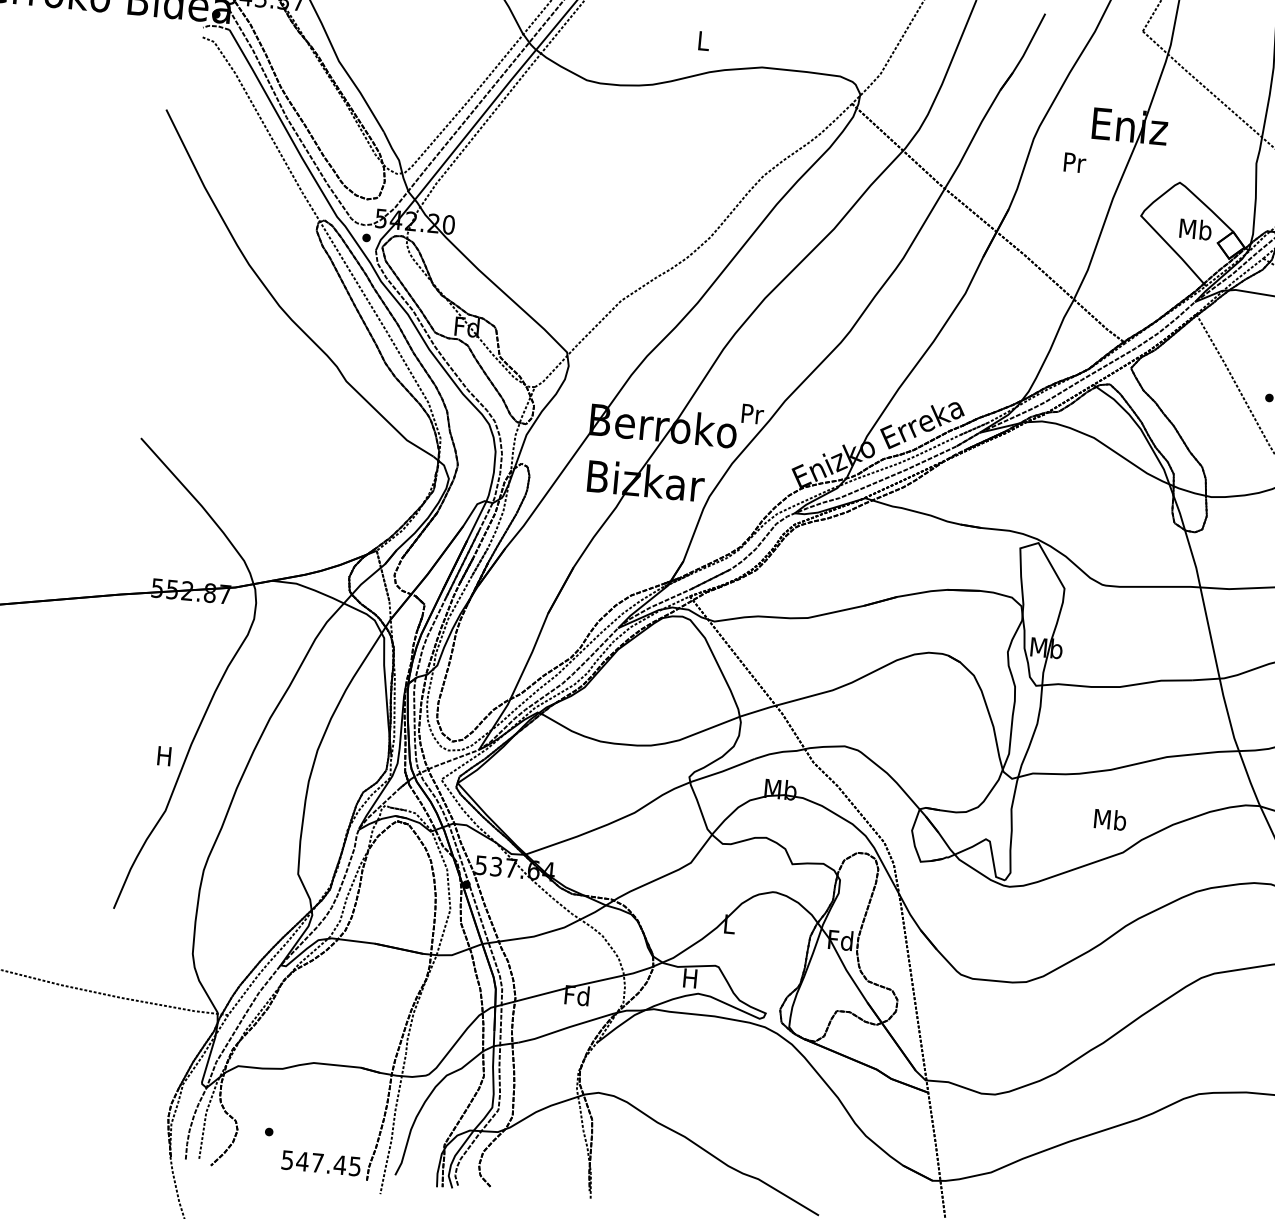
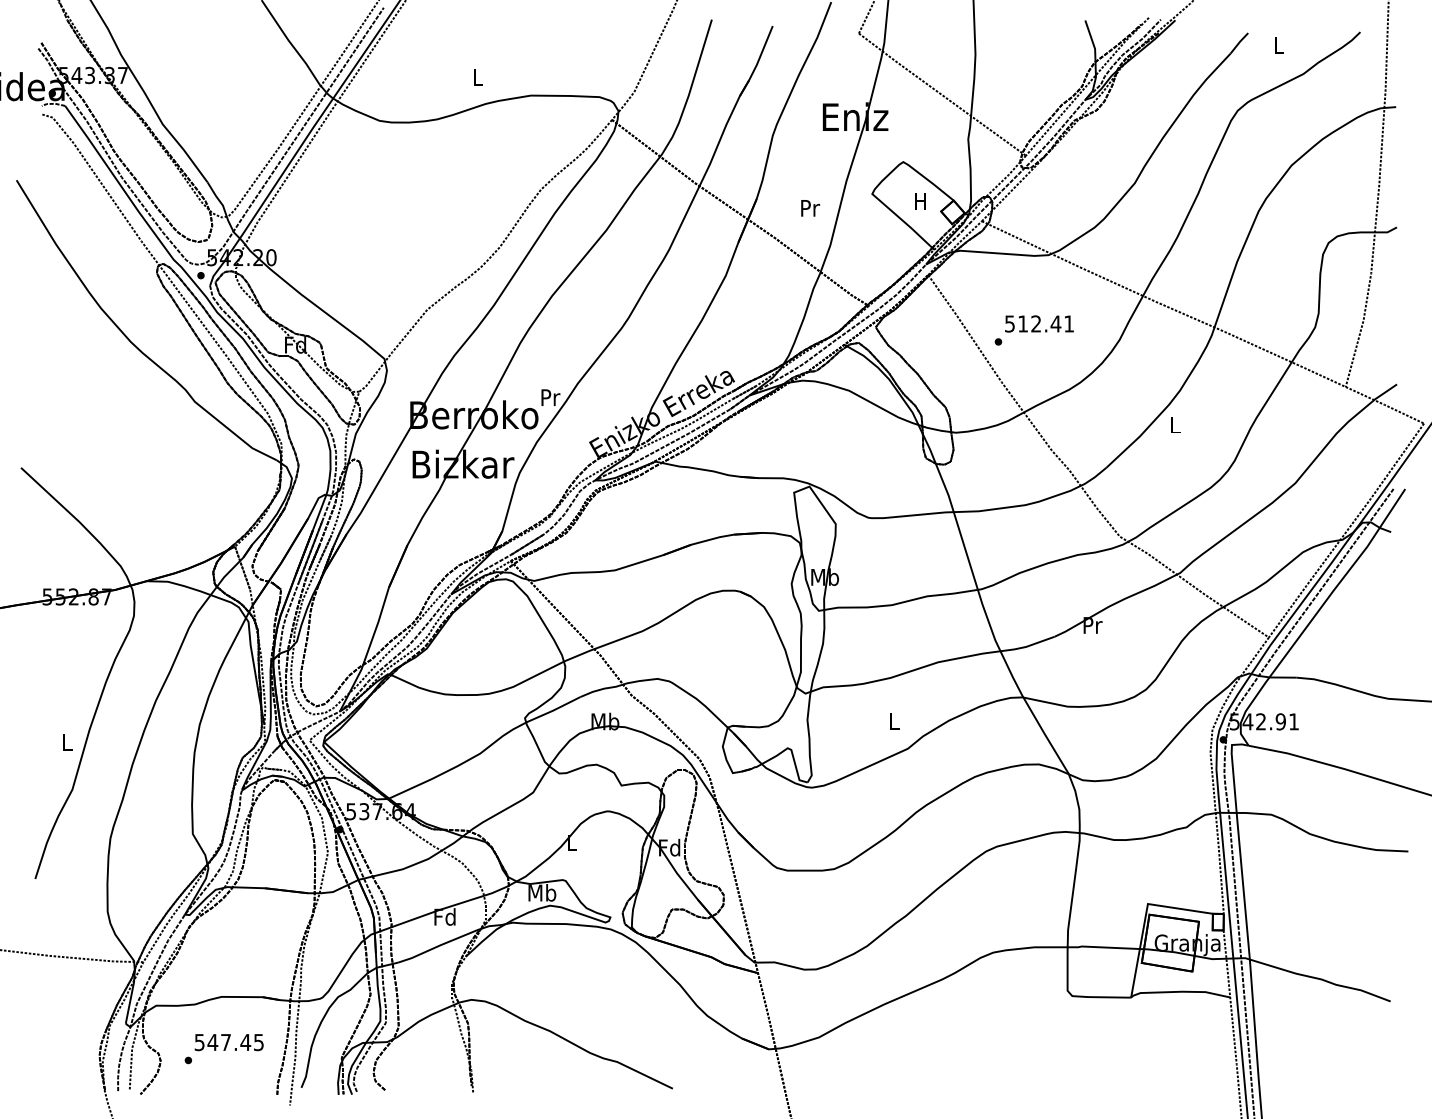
text: (1074, 163) -> (810, 208), moved
text: (1195, 229) -> (920, 201), Mb -> H
text: (163, 756) -> (66, 742), H -> L
text: (1110, 820) -> (894, 721), Mb -> L
text: (690, 977) -> (542, 892), H -> Mb
text: (320, 1163) -> (228, 1042), moved

